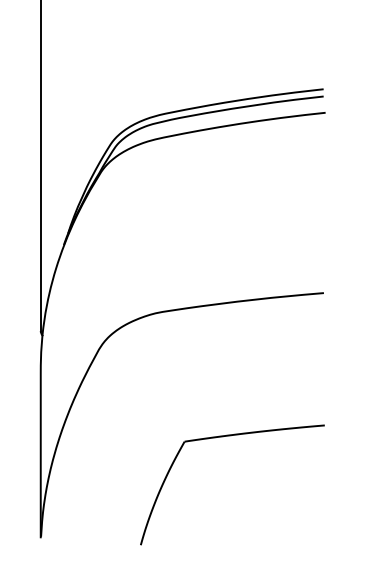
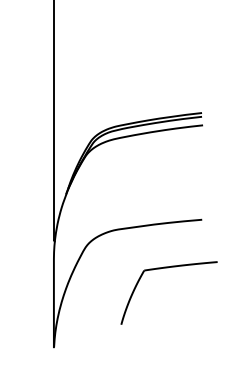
part: (230, 437) -> (168, 268), moved

